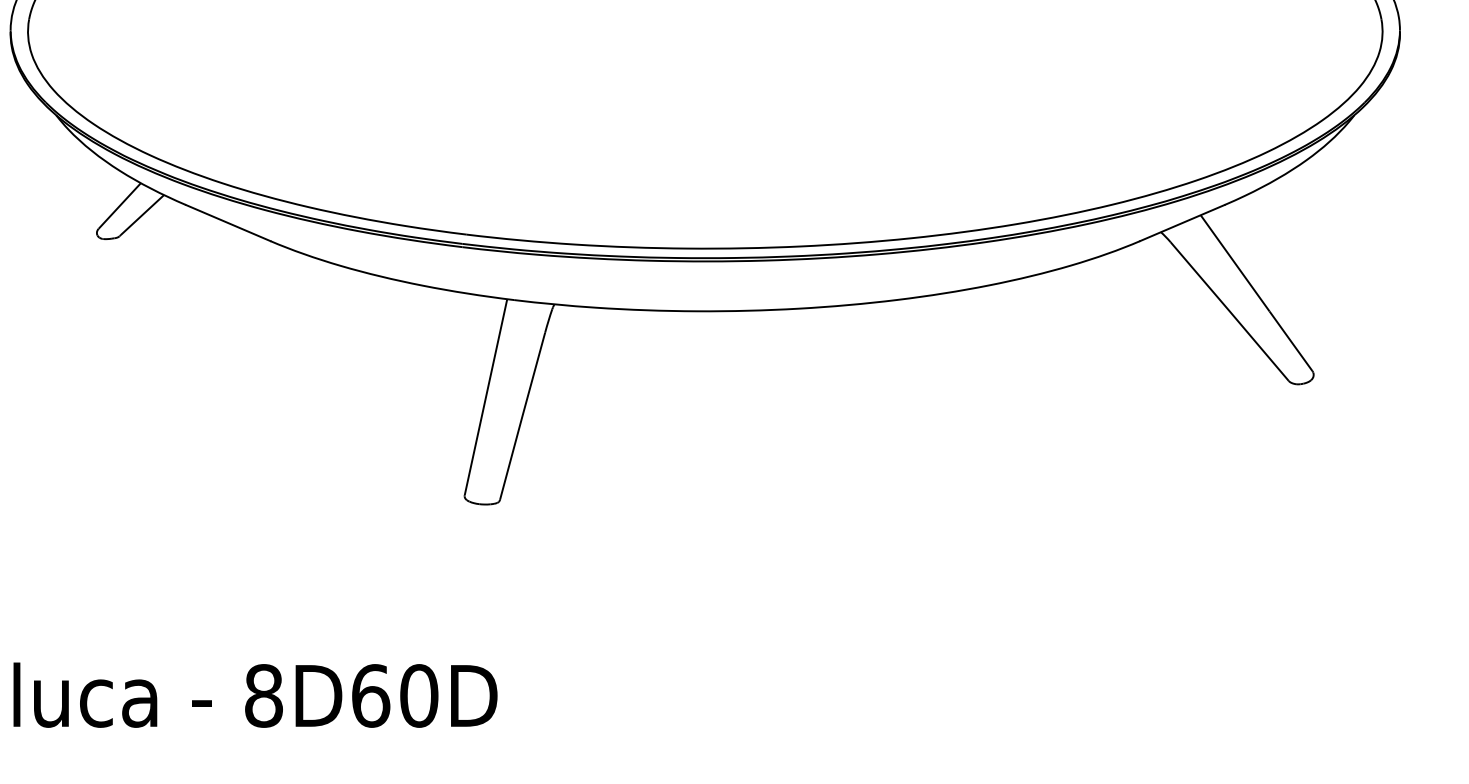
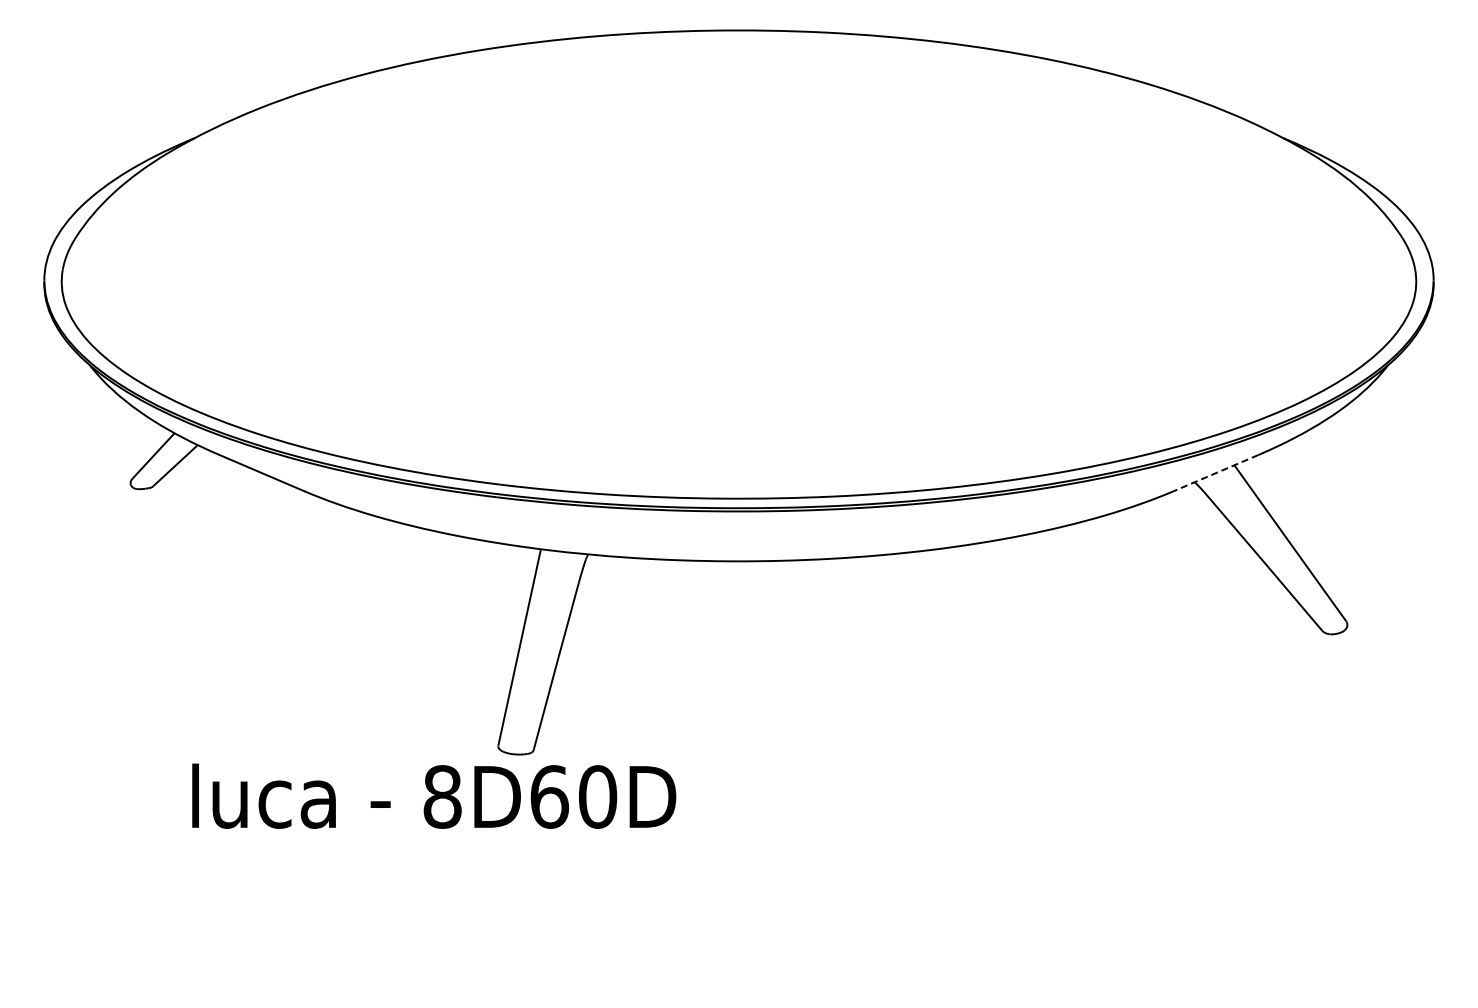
line: (1182, 223) -> (1216, 473), solid -> dashed
text: (255, 694) -> (434, 795), moved

